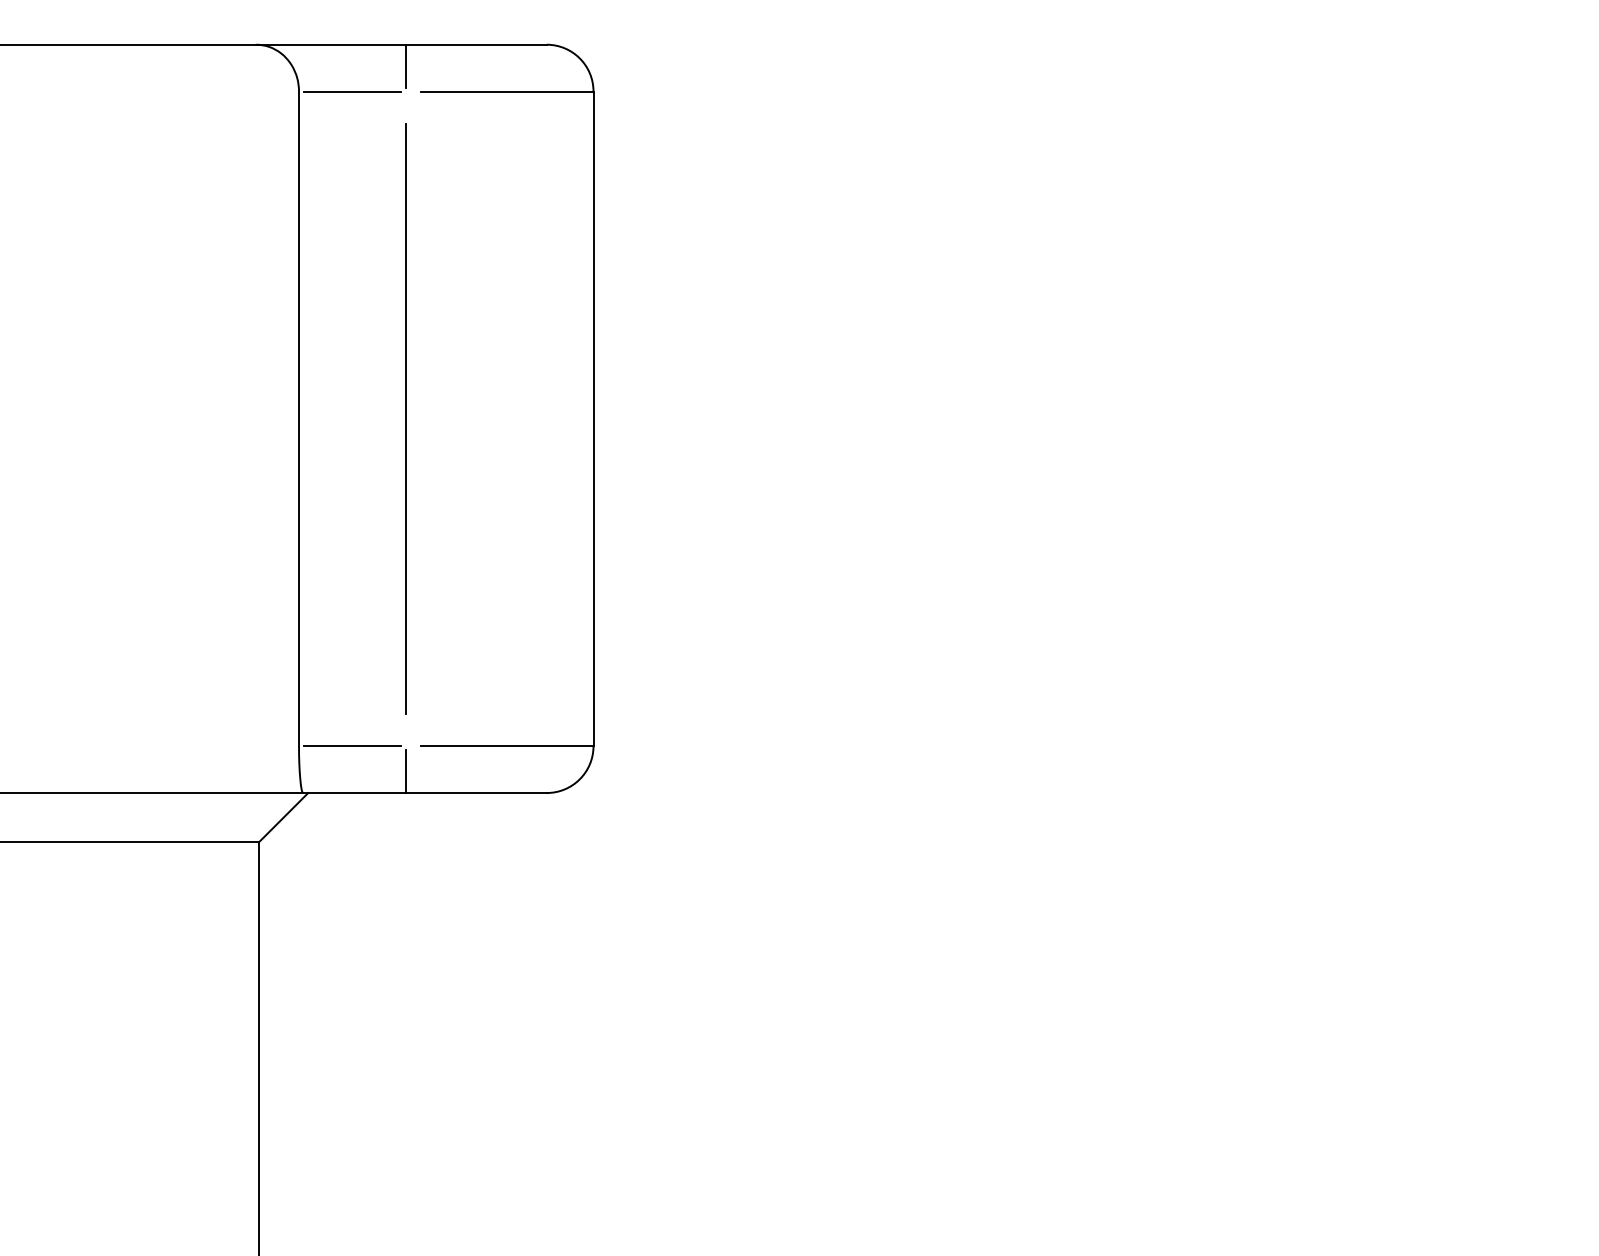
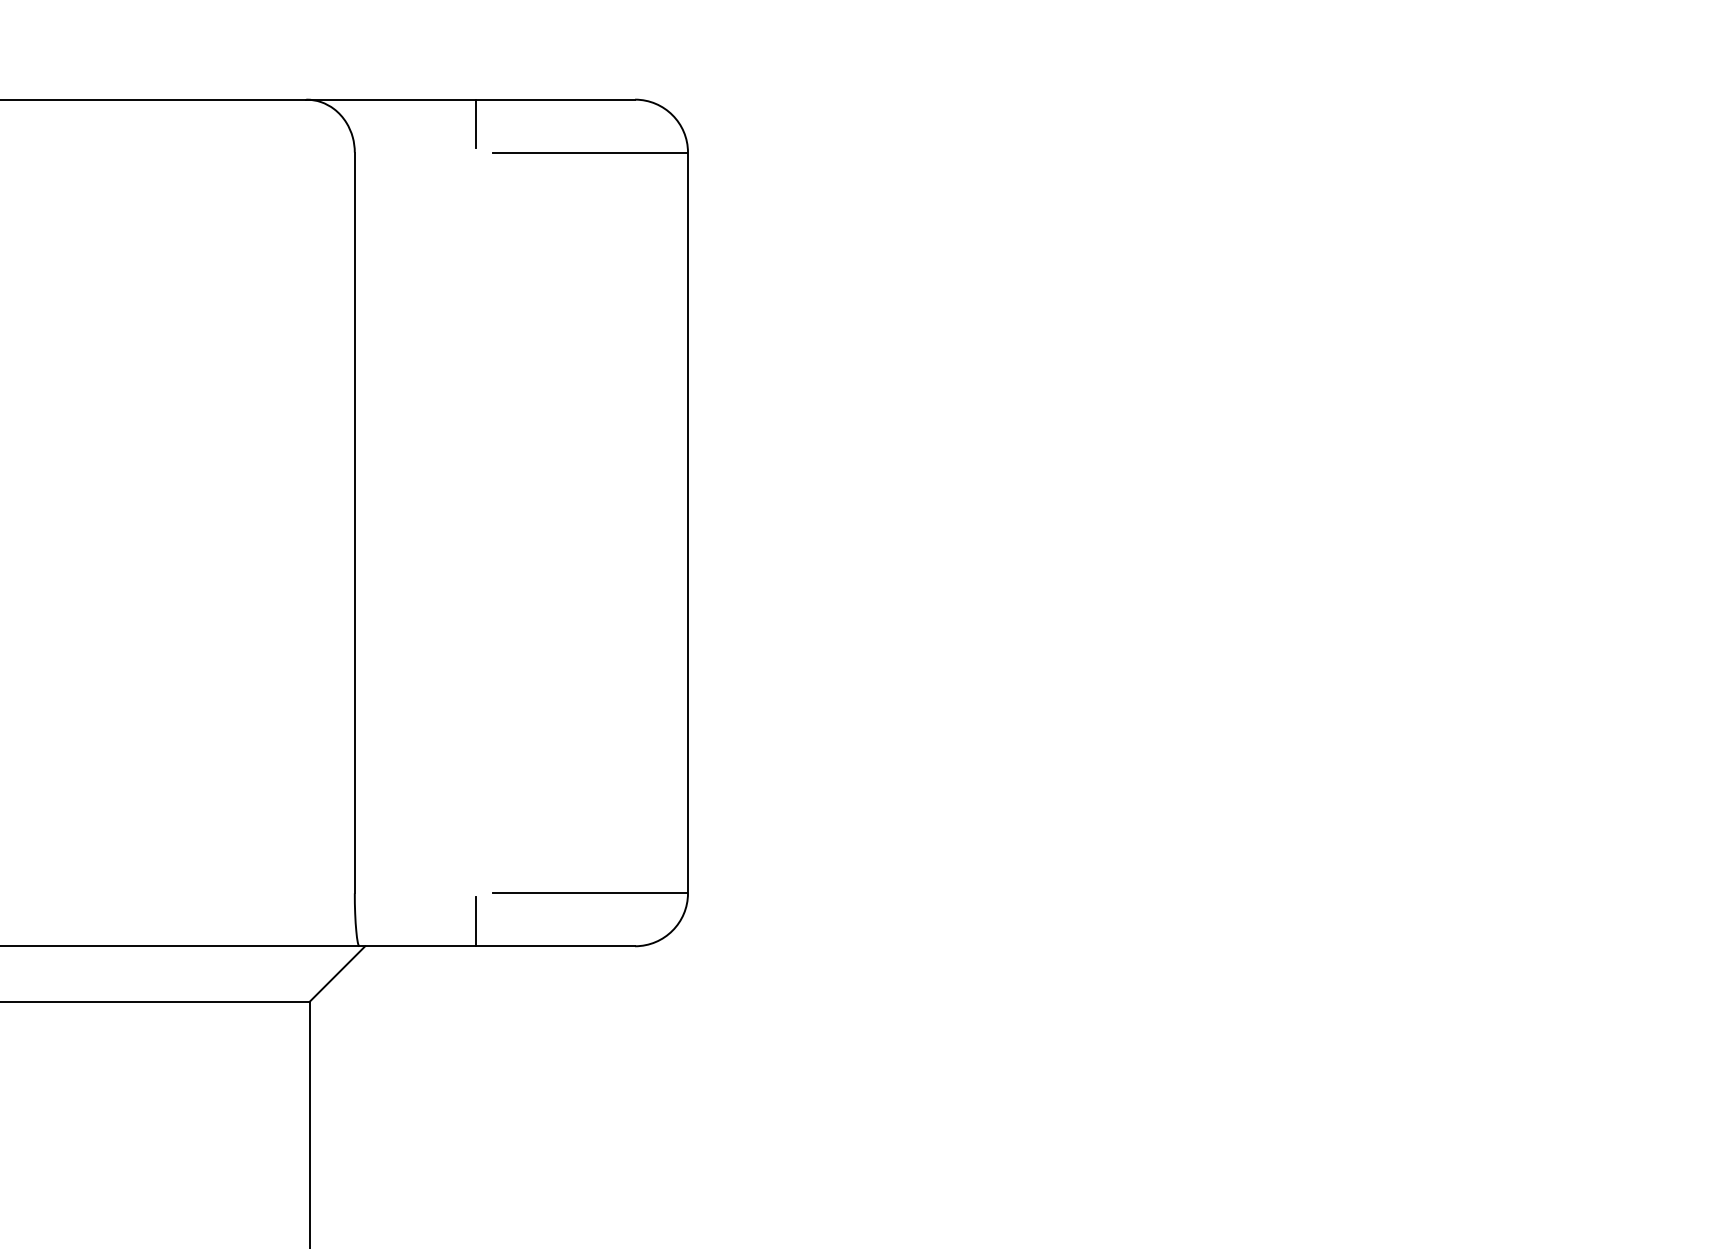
line: (352, 91) -> (415, 152), removed
line: (405, 418) -> (475, 522), removed
line: (352, 746) -> (415, 893), removed

